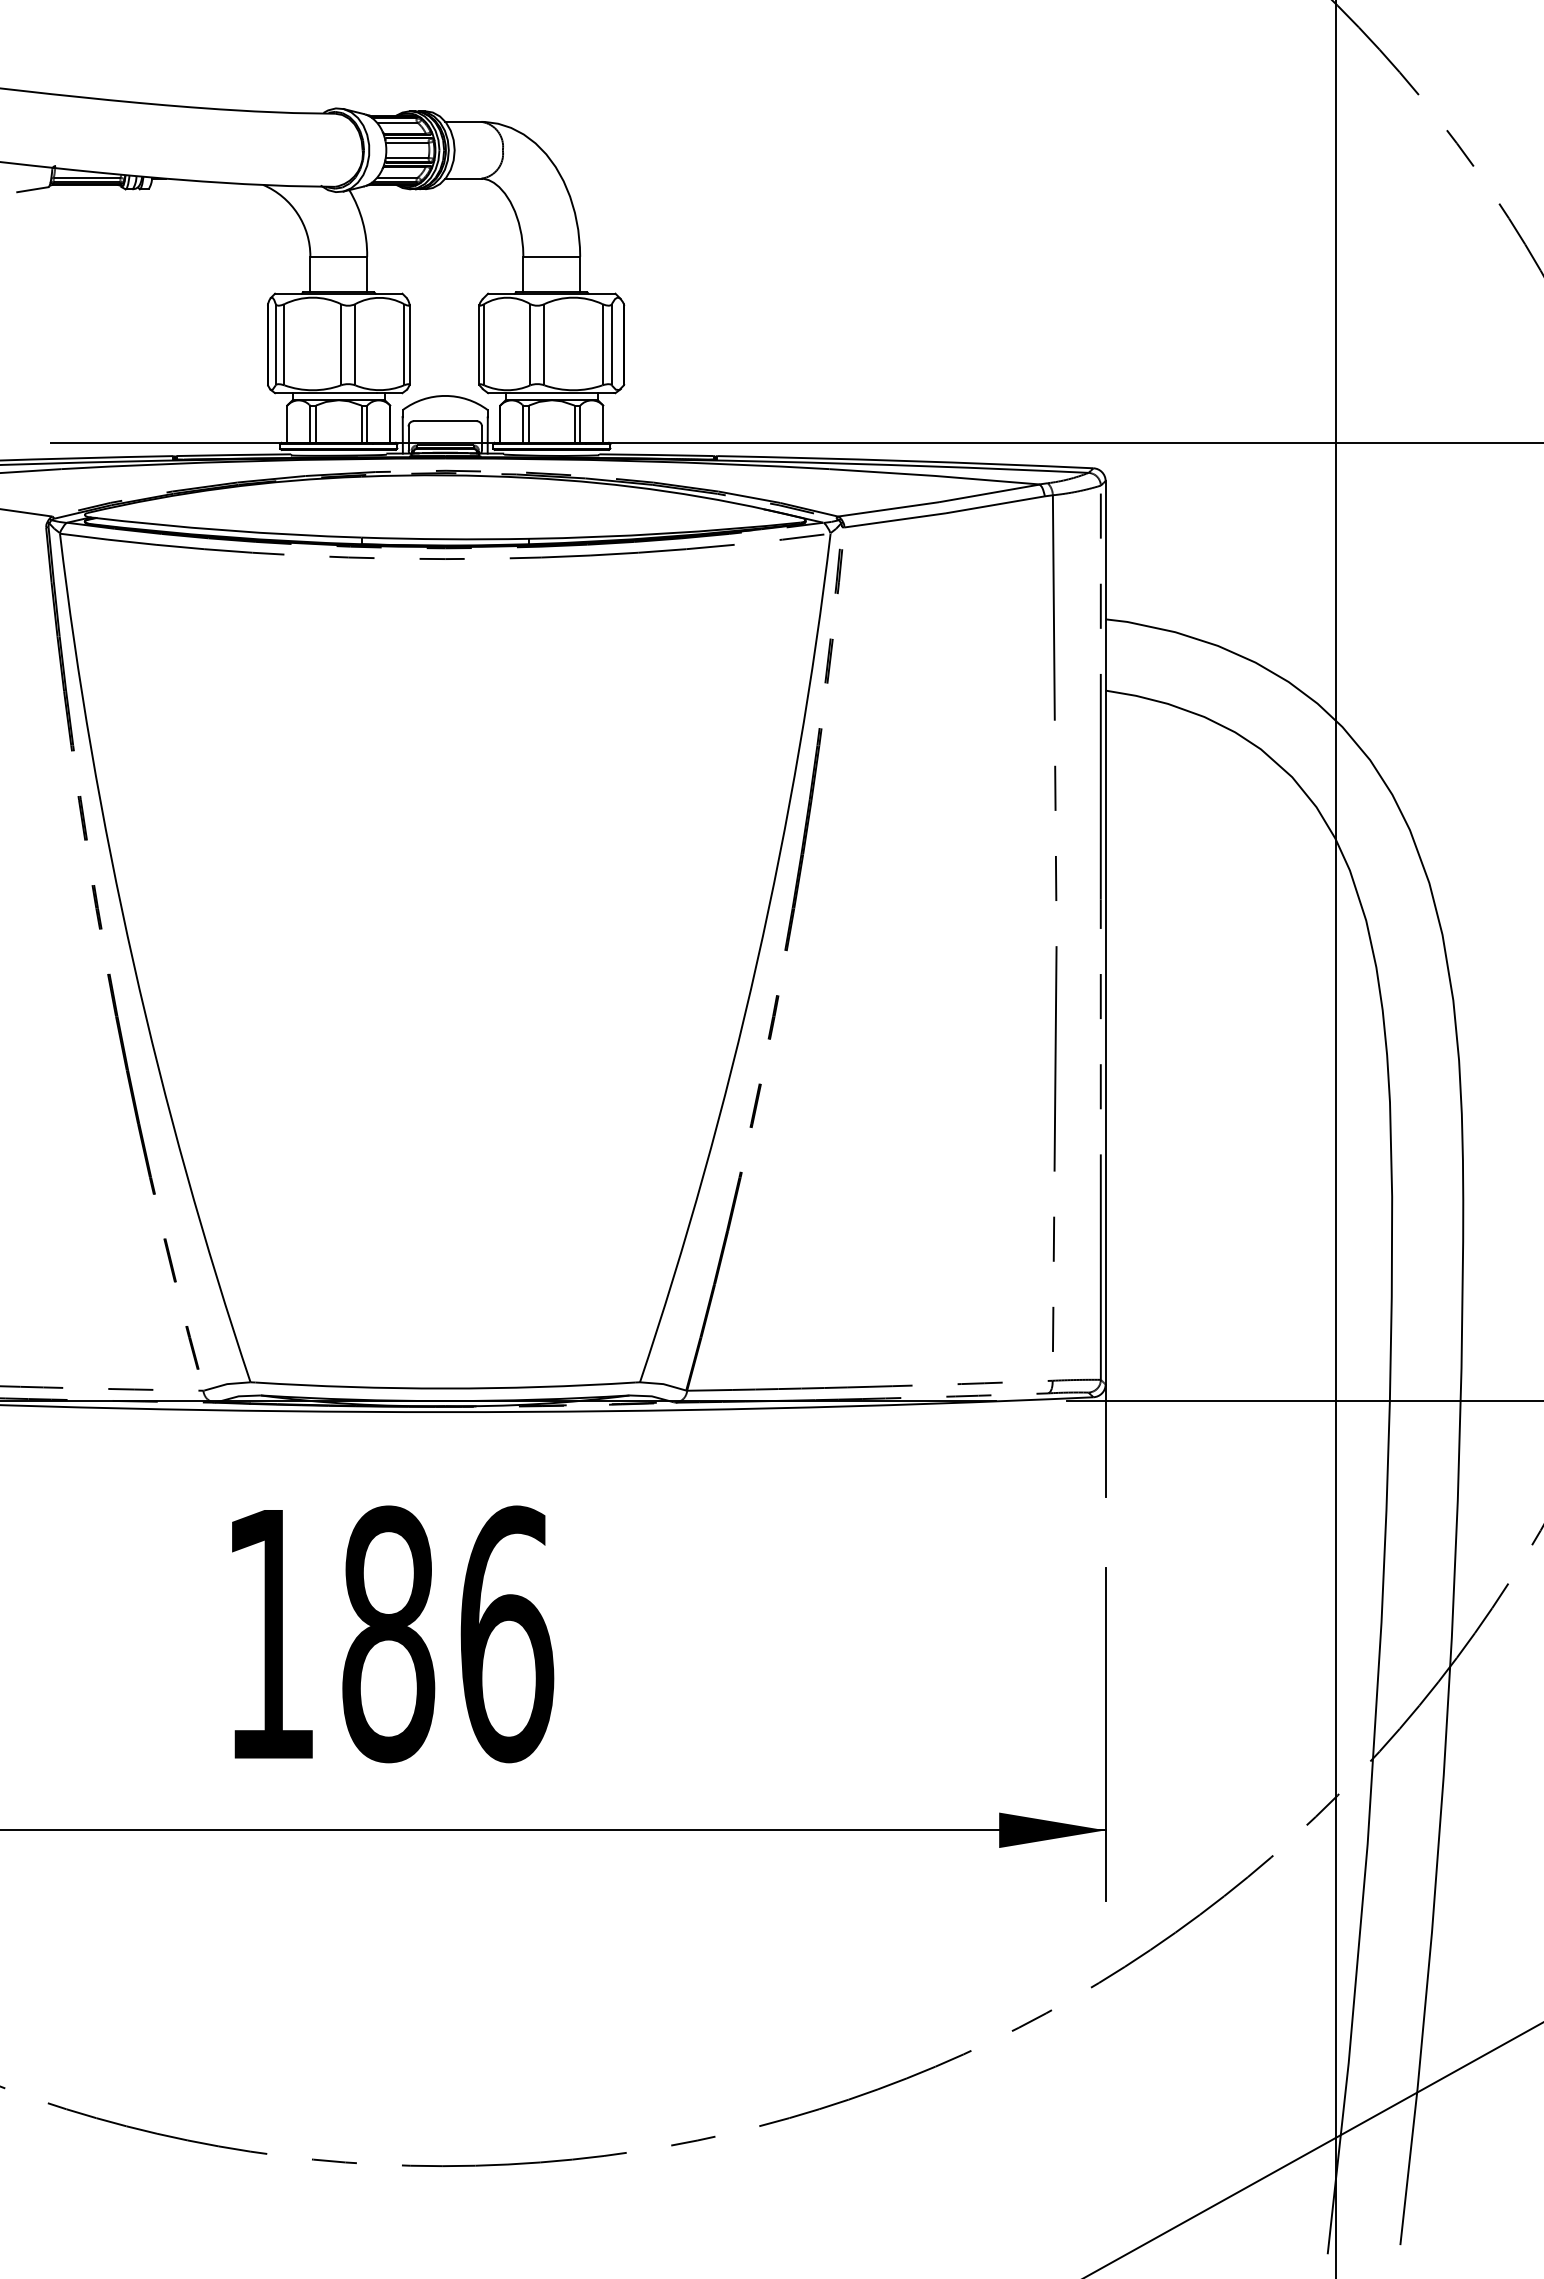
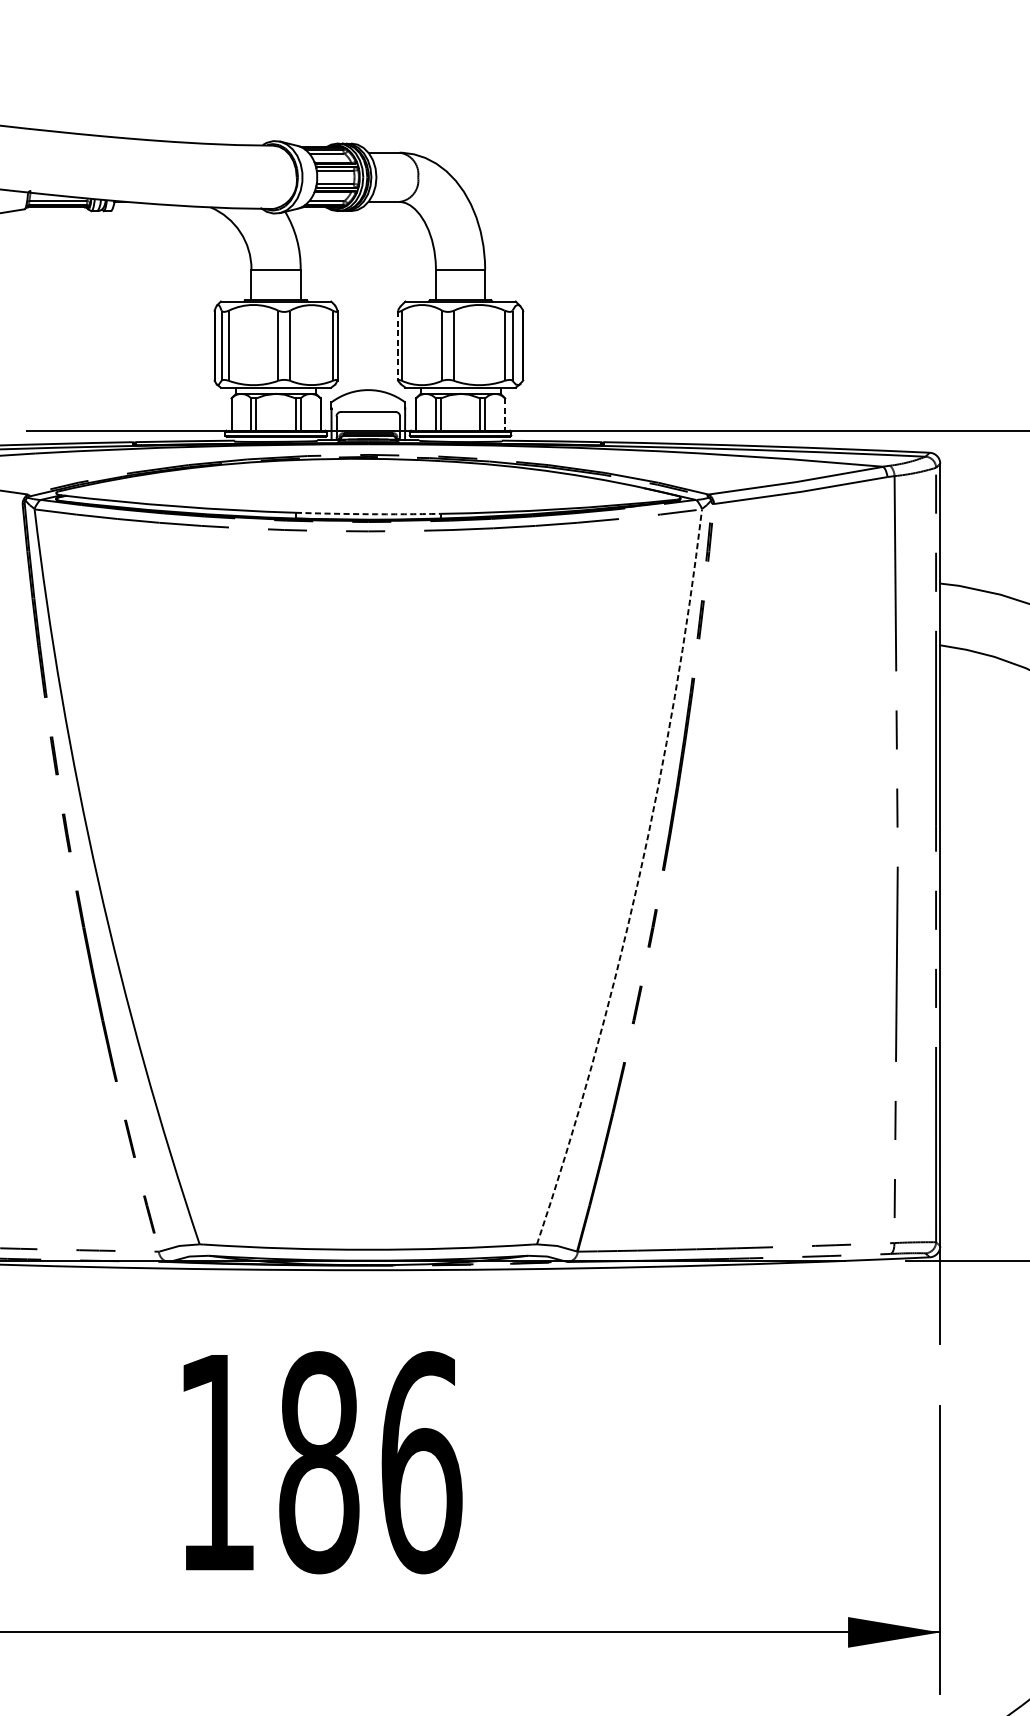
line: (479, 344) -> (397, 345), solid -> dashed
line: (603, 424) -> (505, 414), solid -> dashed
arc: (445, 539) -> (368, 514), solid -> dashed
arc: (757, 962) -> (638, 880), solid -> dashed

